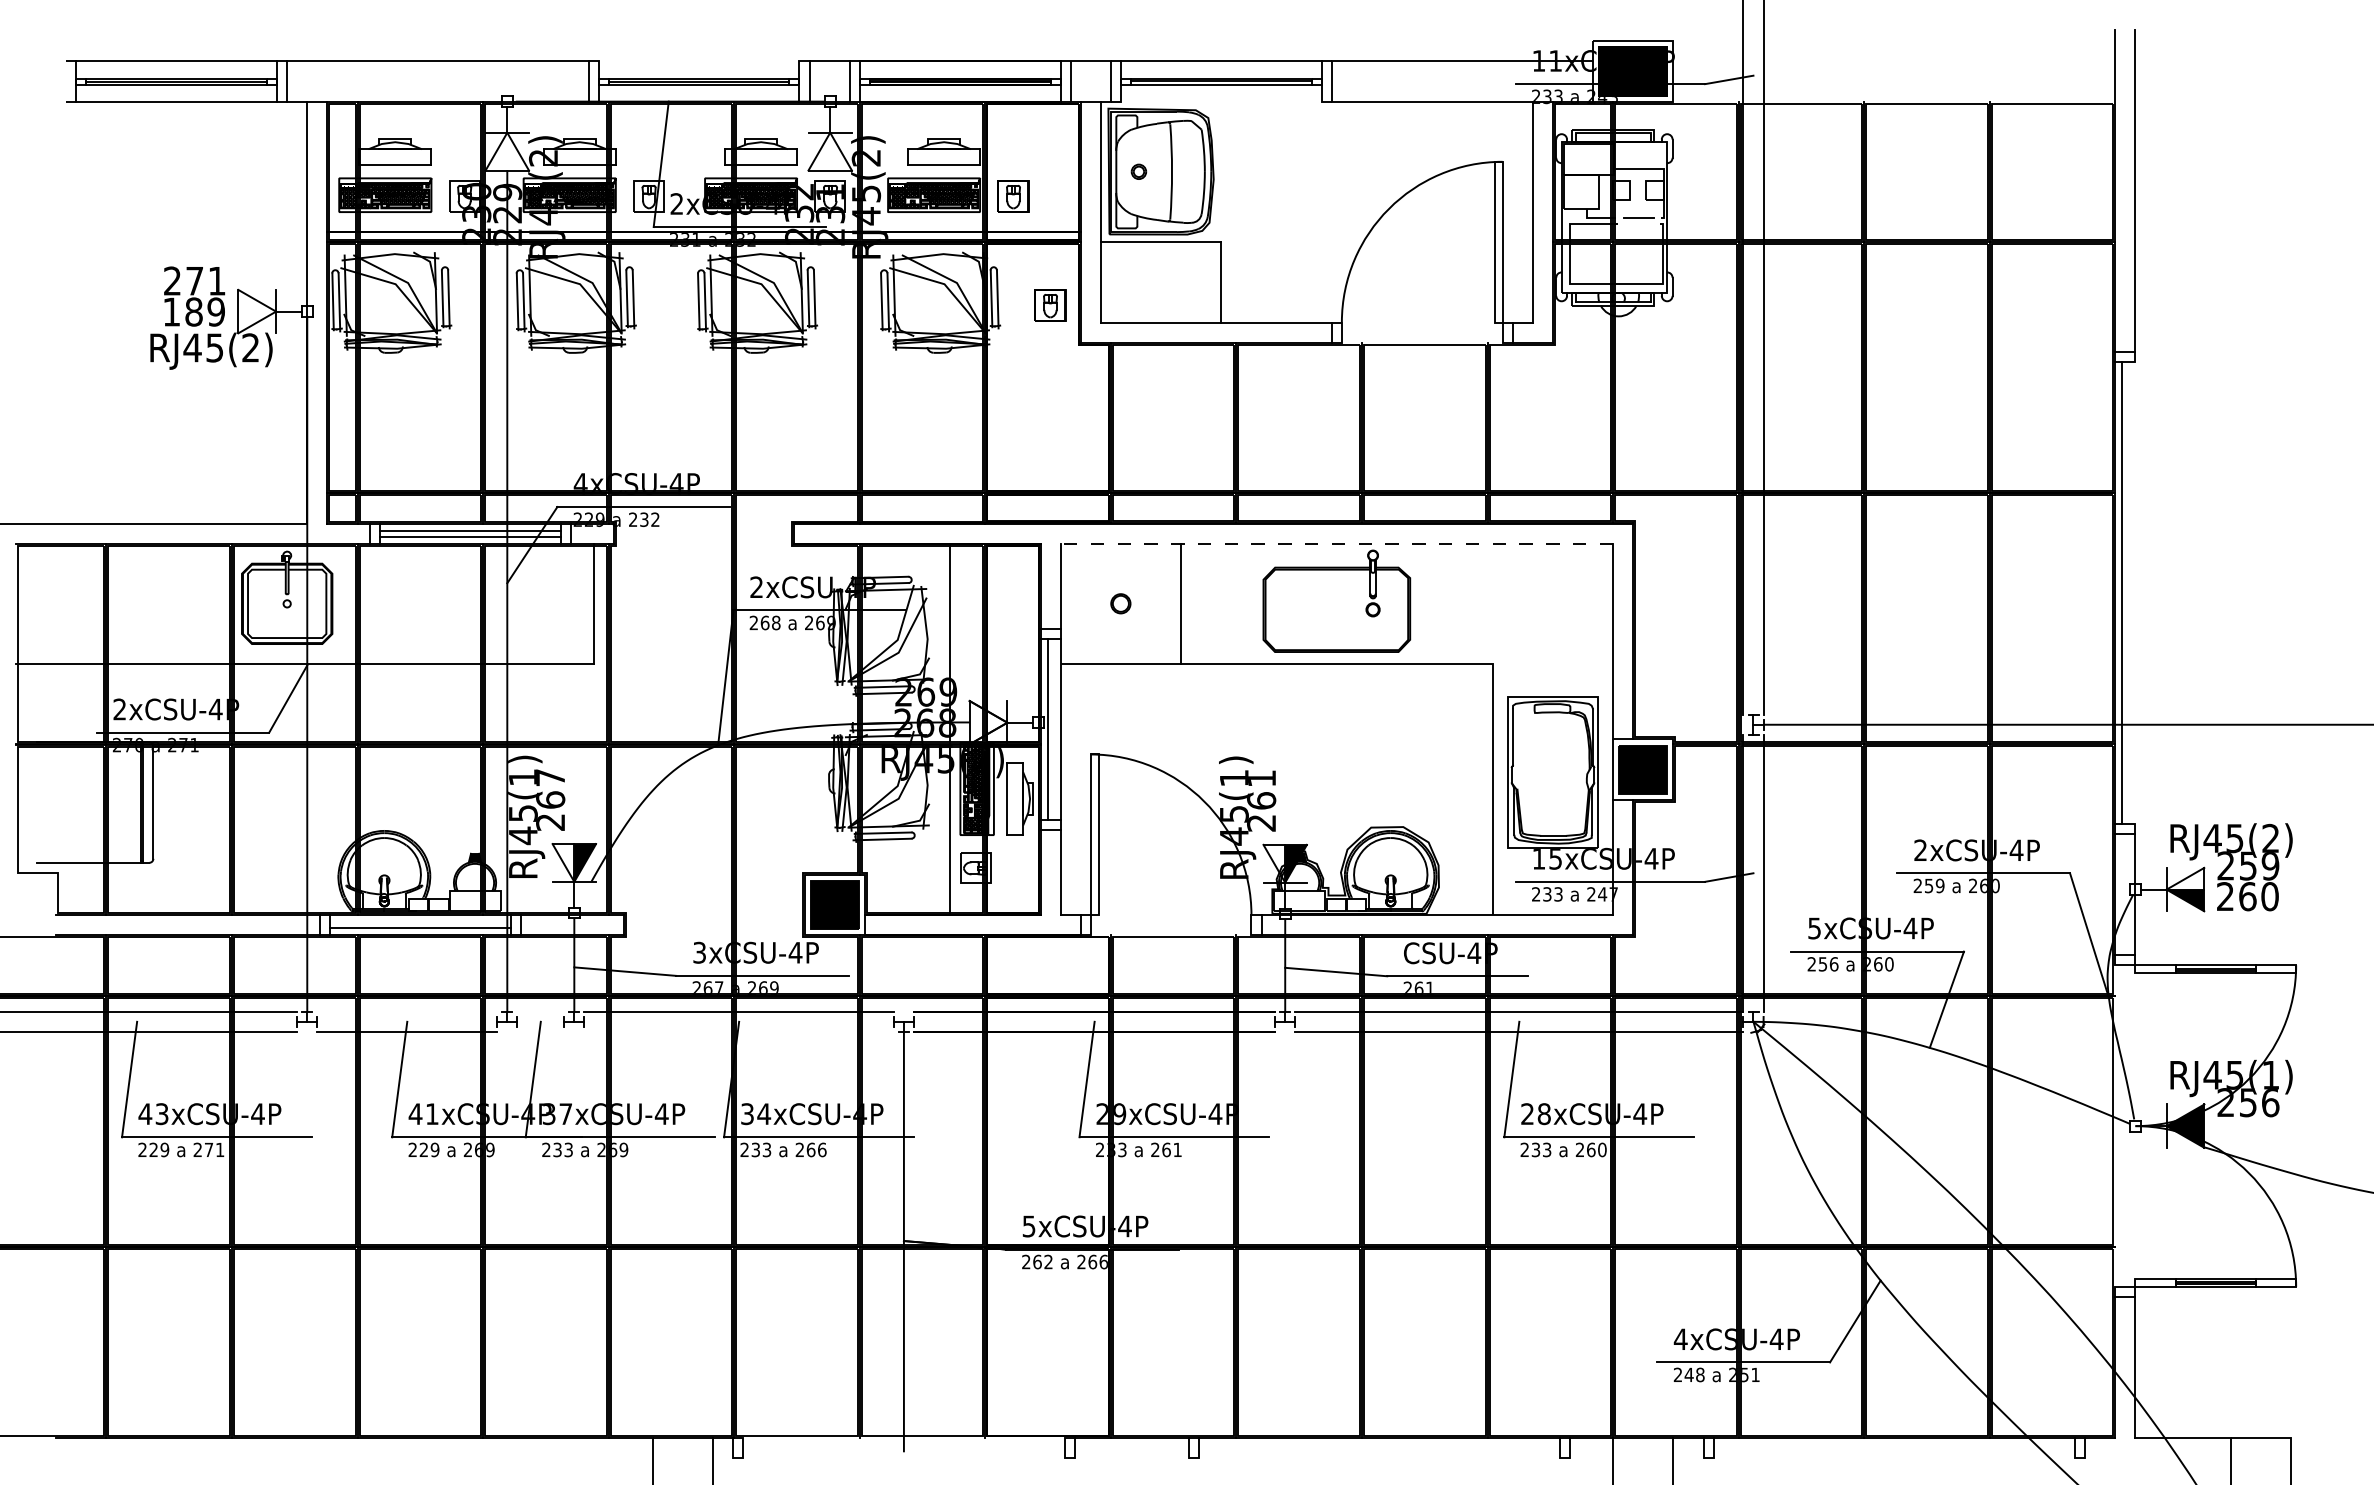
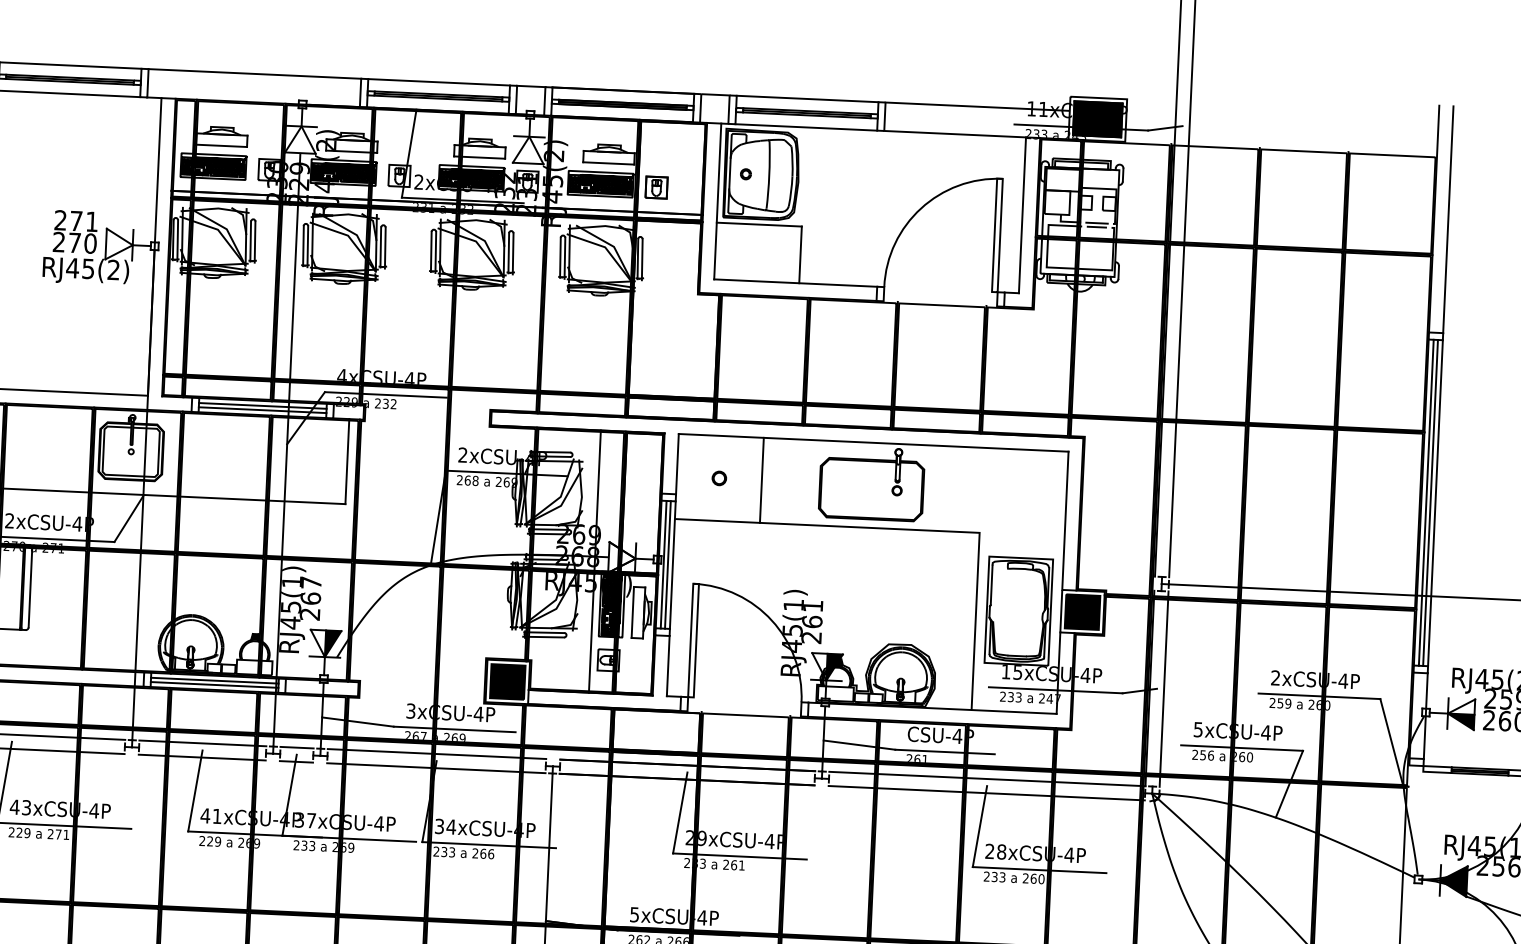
line: (698, 61) -> (438, 82), added
line: (1220, 101) -> (805, 127), added
line: (1638, 224) -> (1096, 227), added
part: (1050, 305) -> (679, 265), removed
text: (194, 311) -> (75, 242), 189 -> 270
line: (1336, 543) -> (873, 442), dashed -> solid
line: (2128, 592) -> (1430, 502), added
line: (2135, 592) -> (1435, 502), added
line: (1053, 729) -> (667, 564), added
line: (419, 922) -> (214, 680), added
line: (407, 1011) -> (203, 743), added
line: (540, 1011) -> (296, 747), added
line: (540, 1031) -> (296, 761), added
line: (738, 1031) -> (435, 767), added

